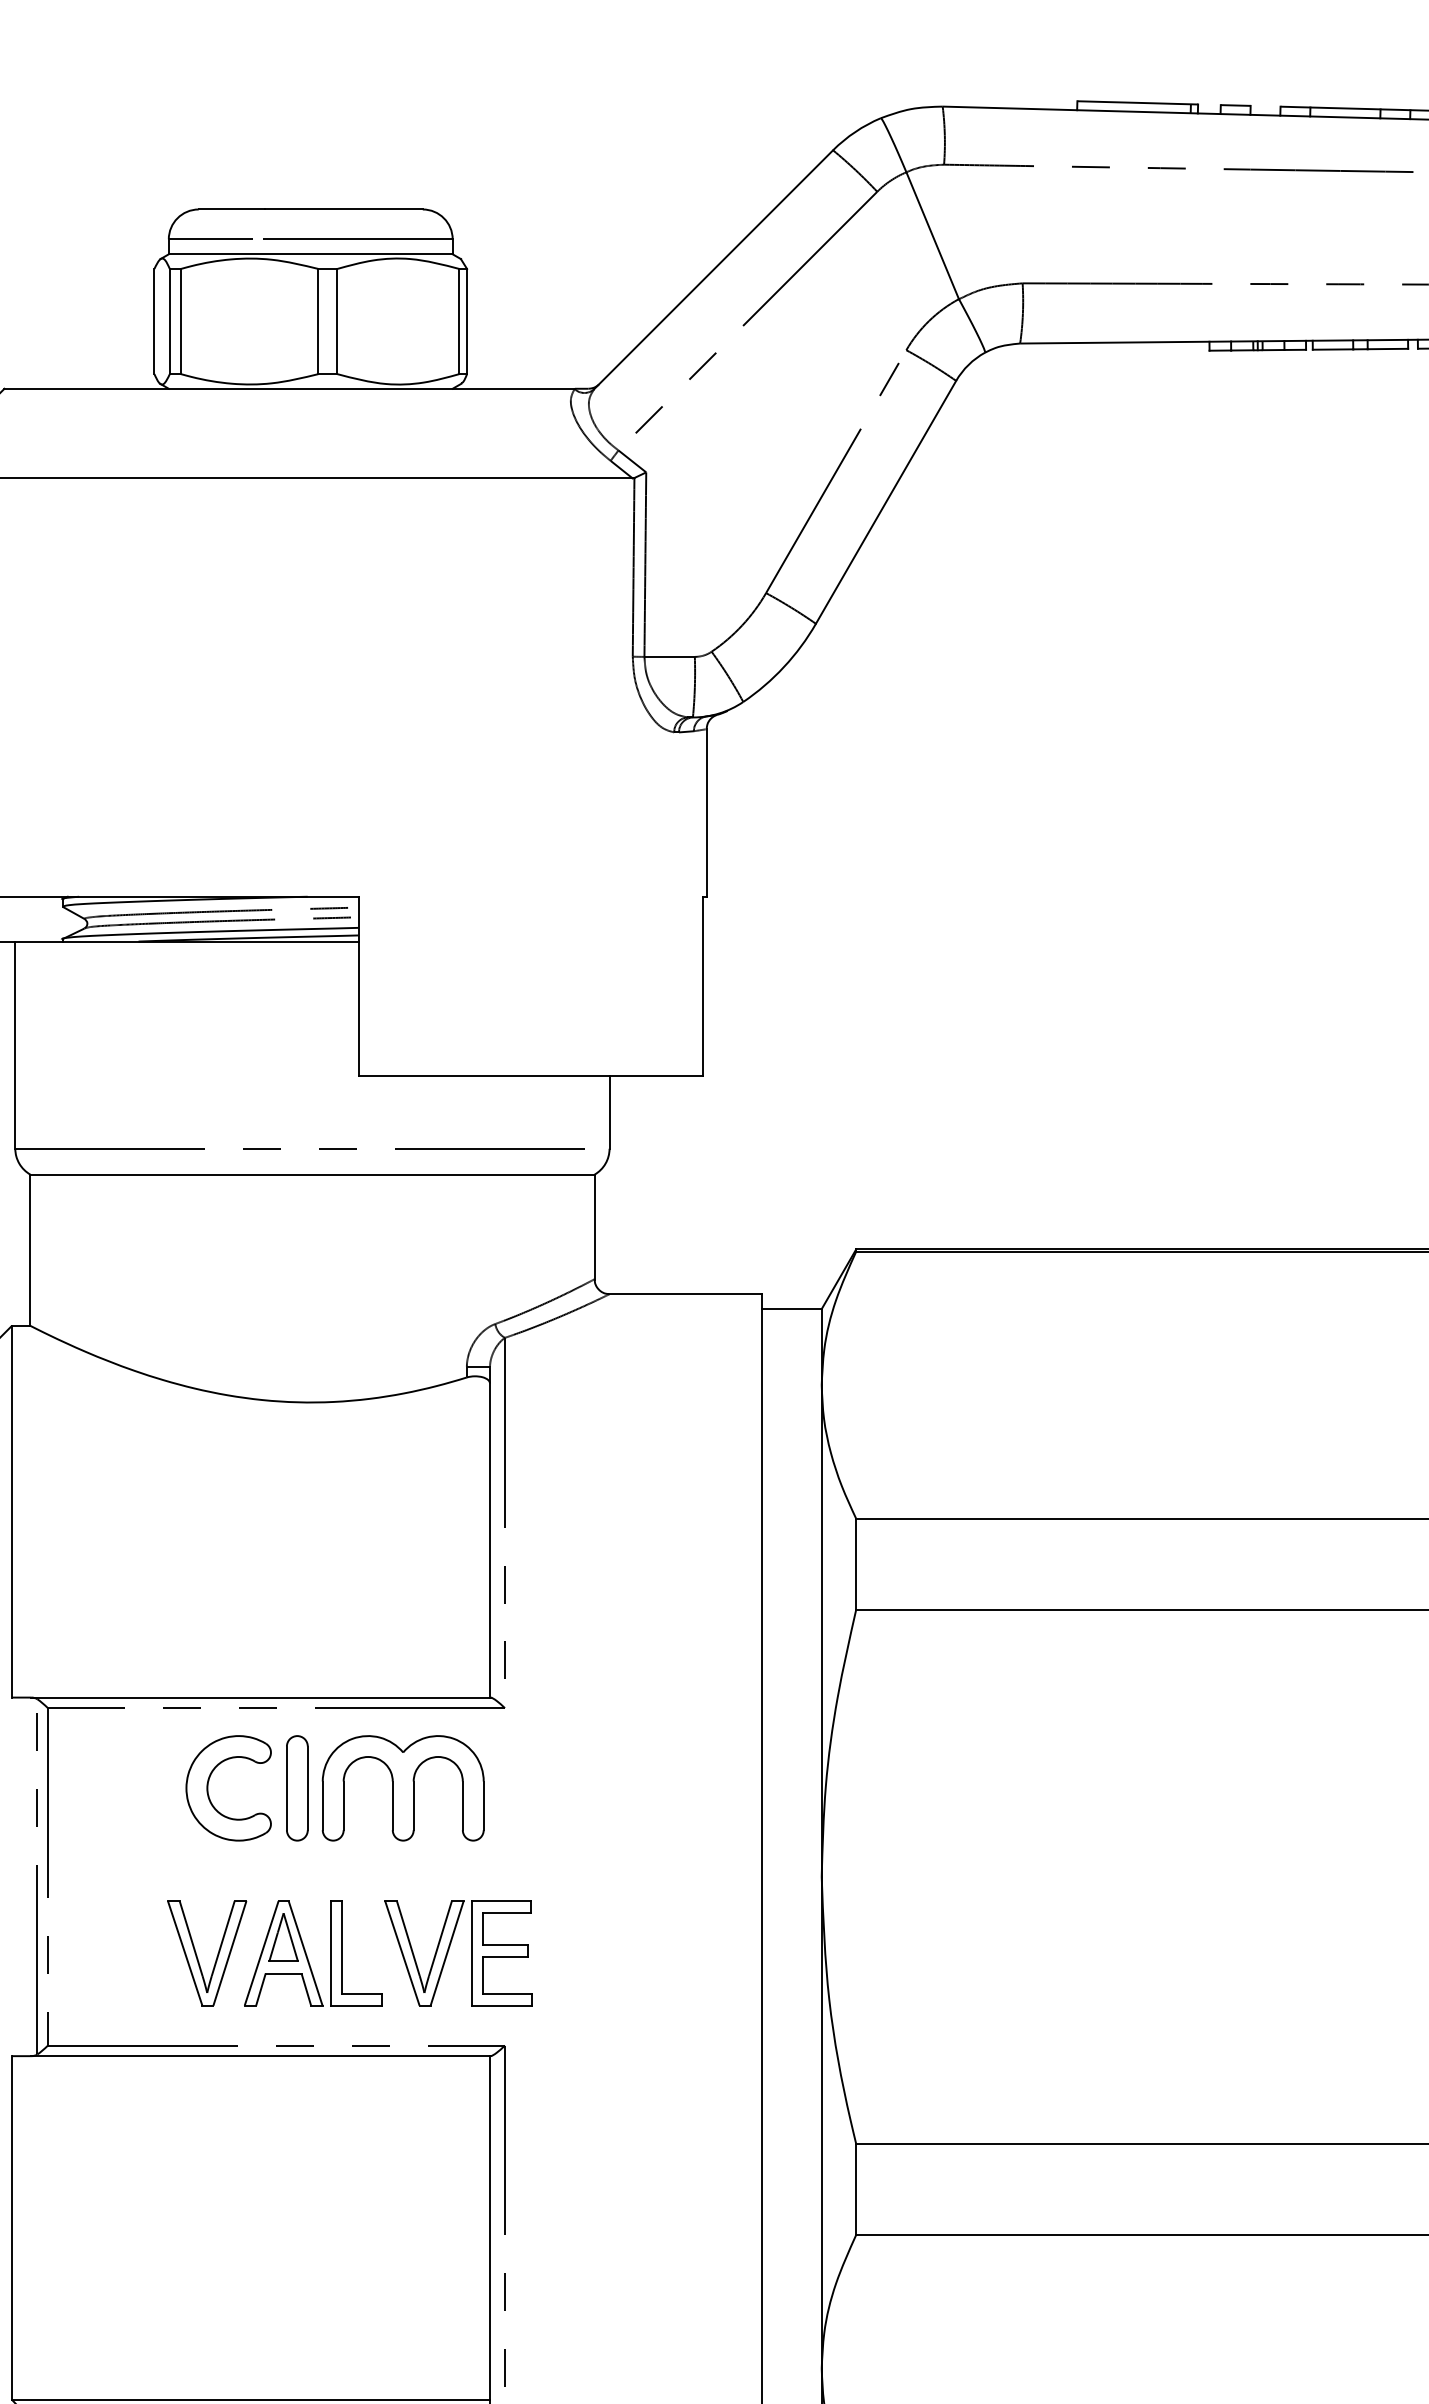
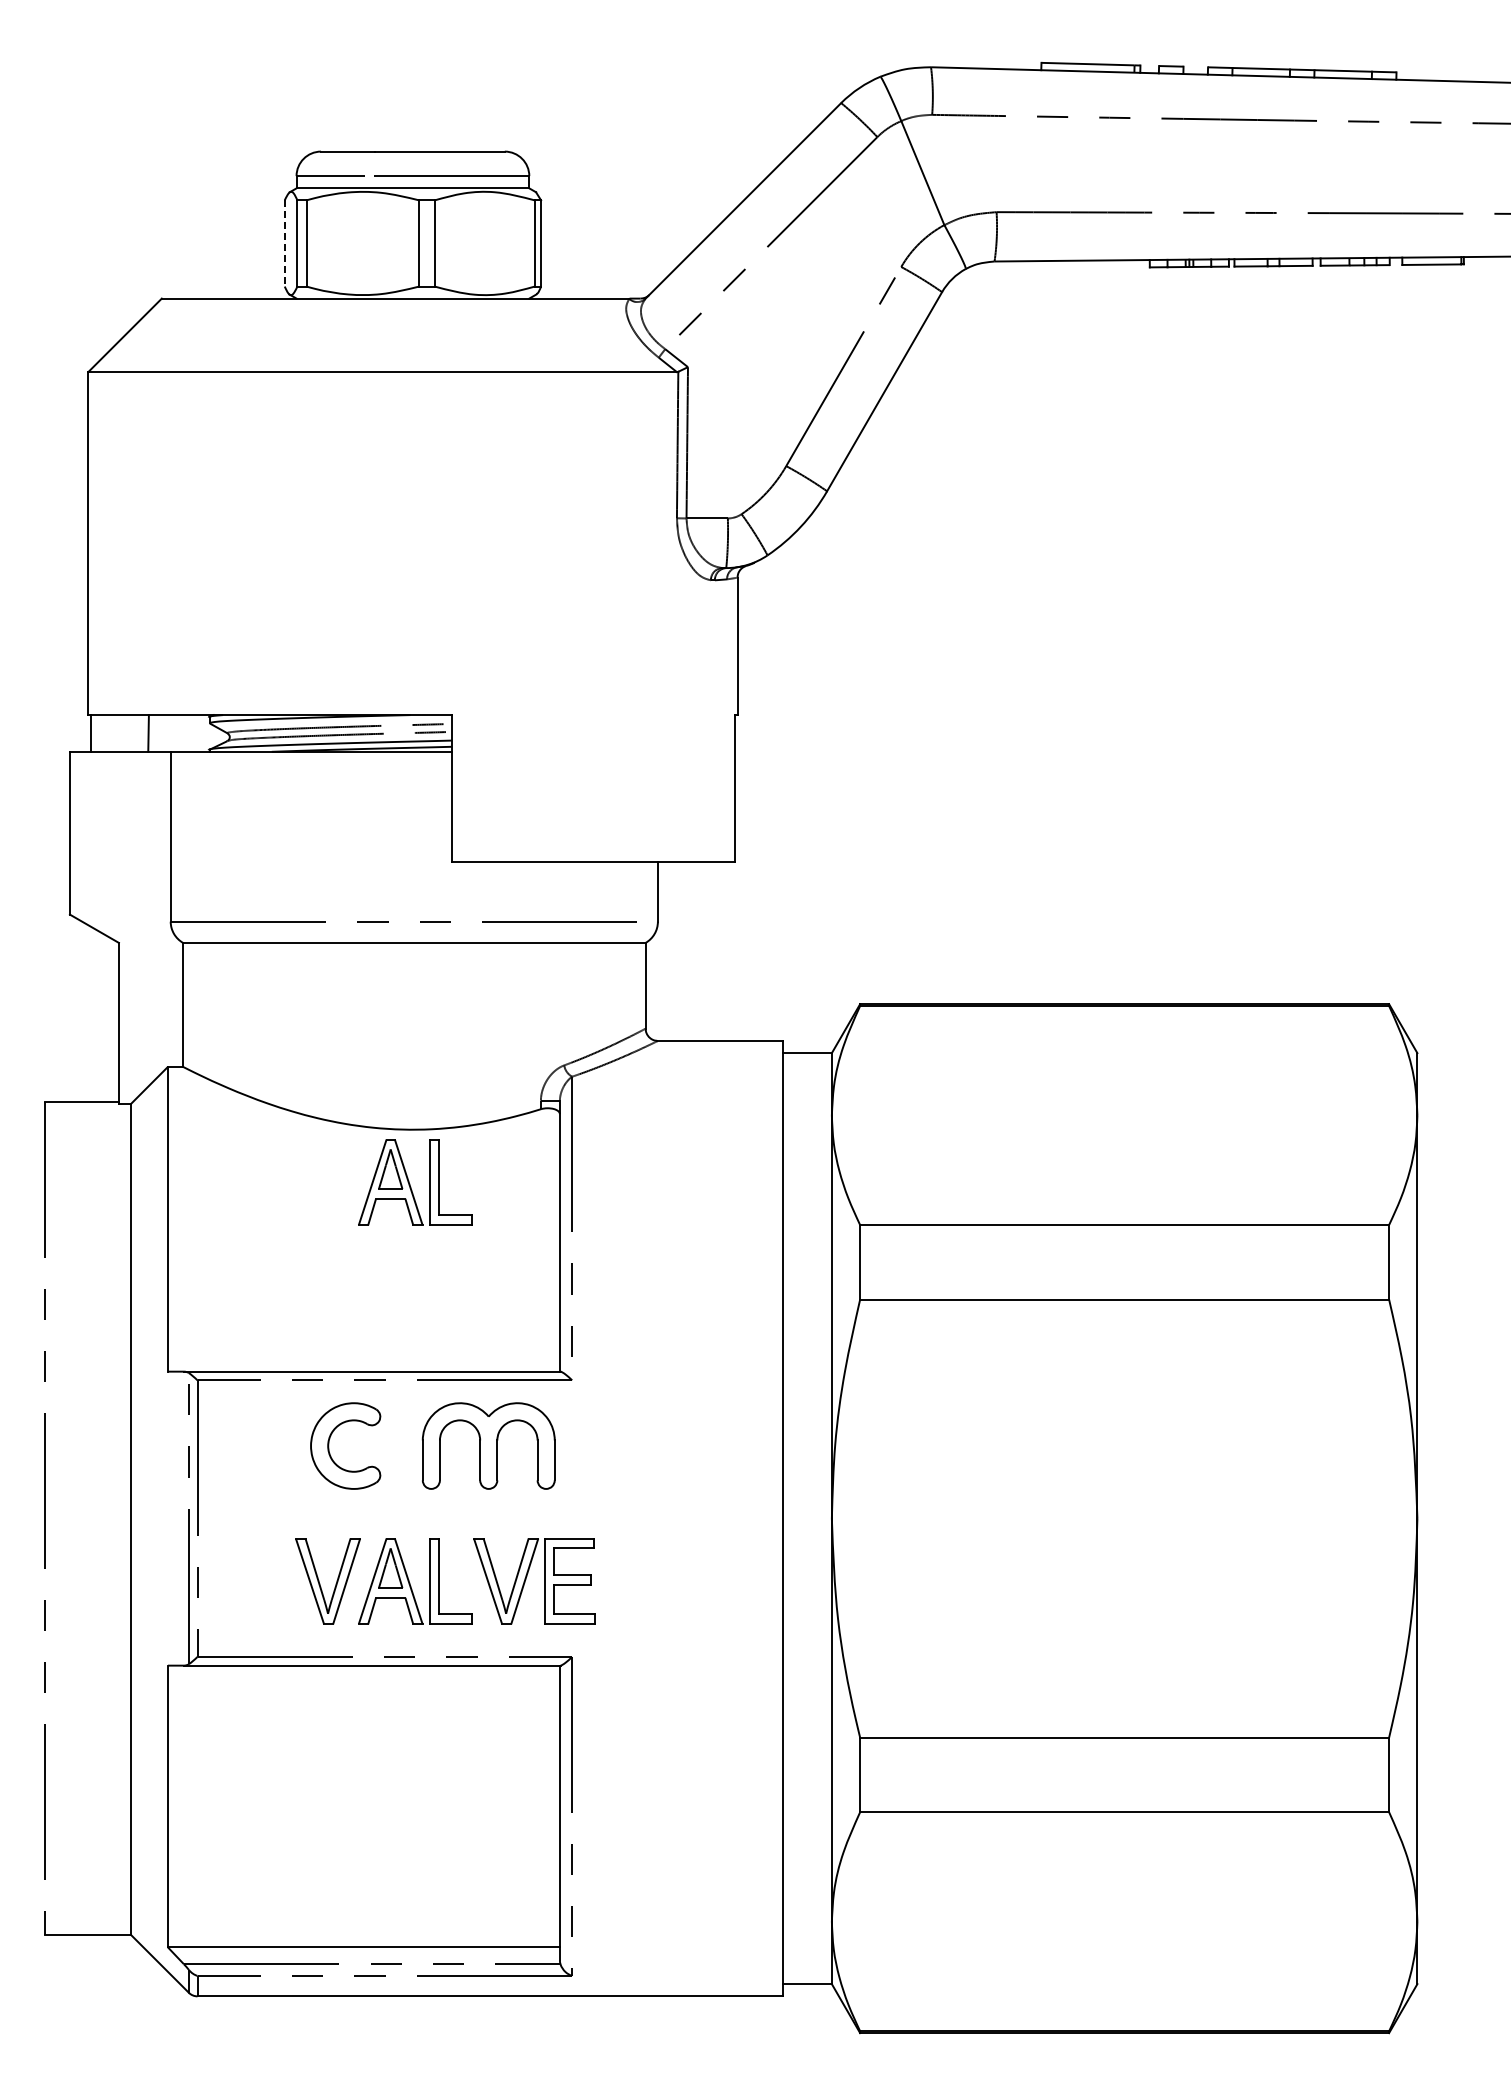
line: (154, 321) -> (284, 243), solid -> dashed
part: (313, 1466) -> (415, 1182), added
part: (296, 1787) -> (401, 1445), removed

